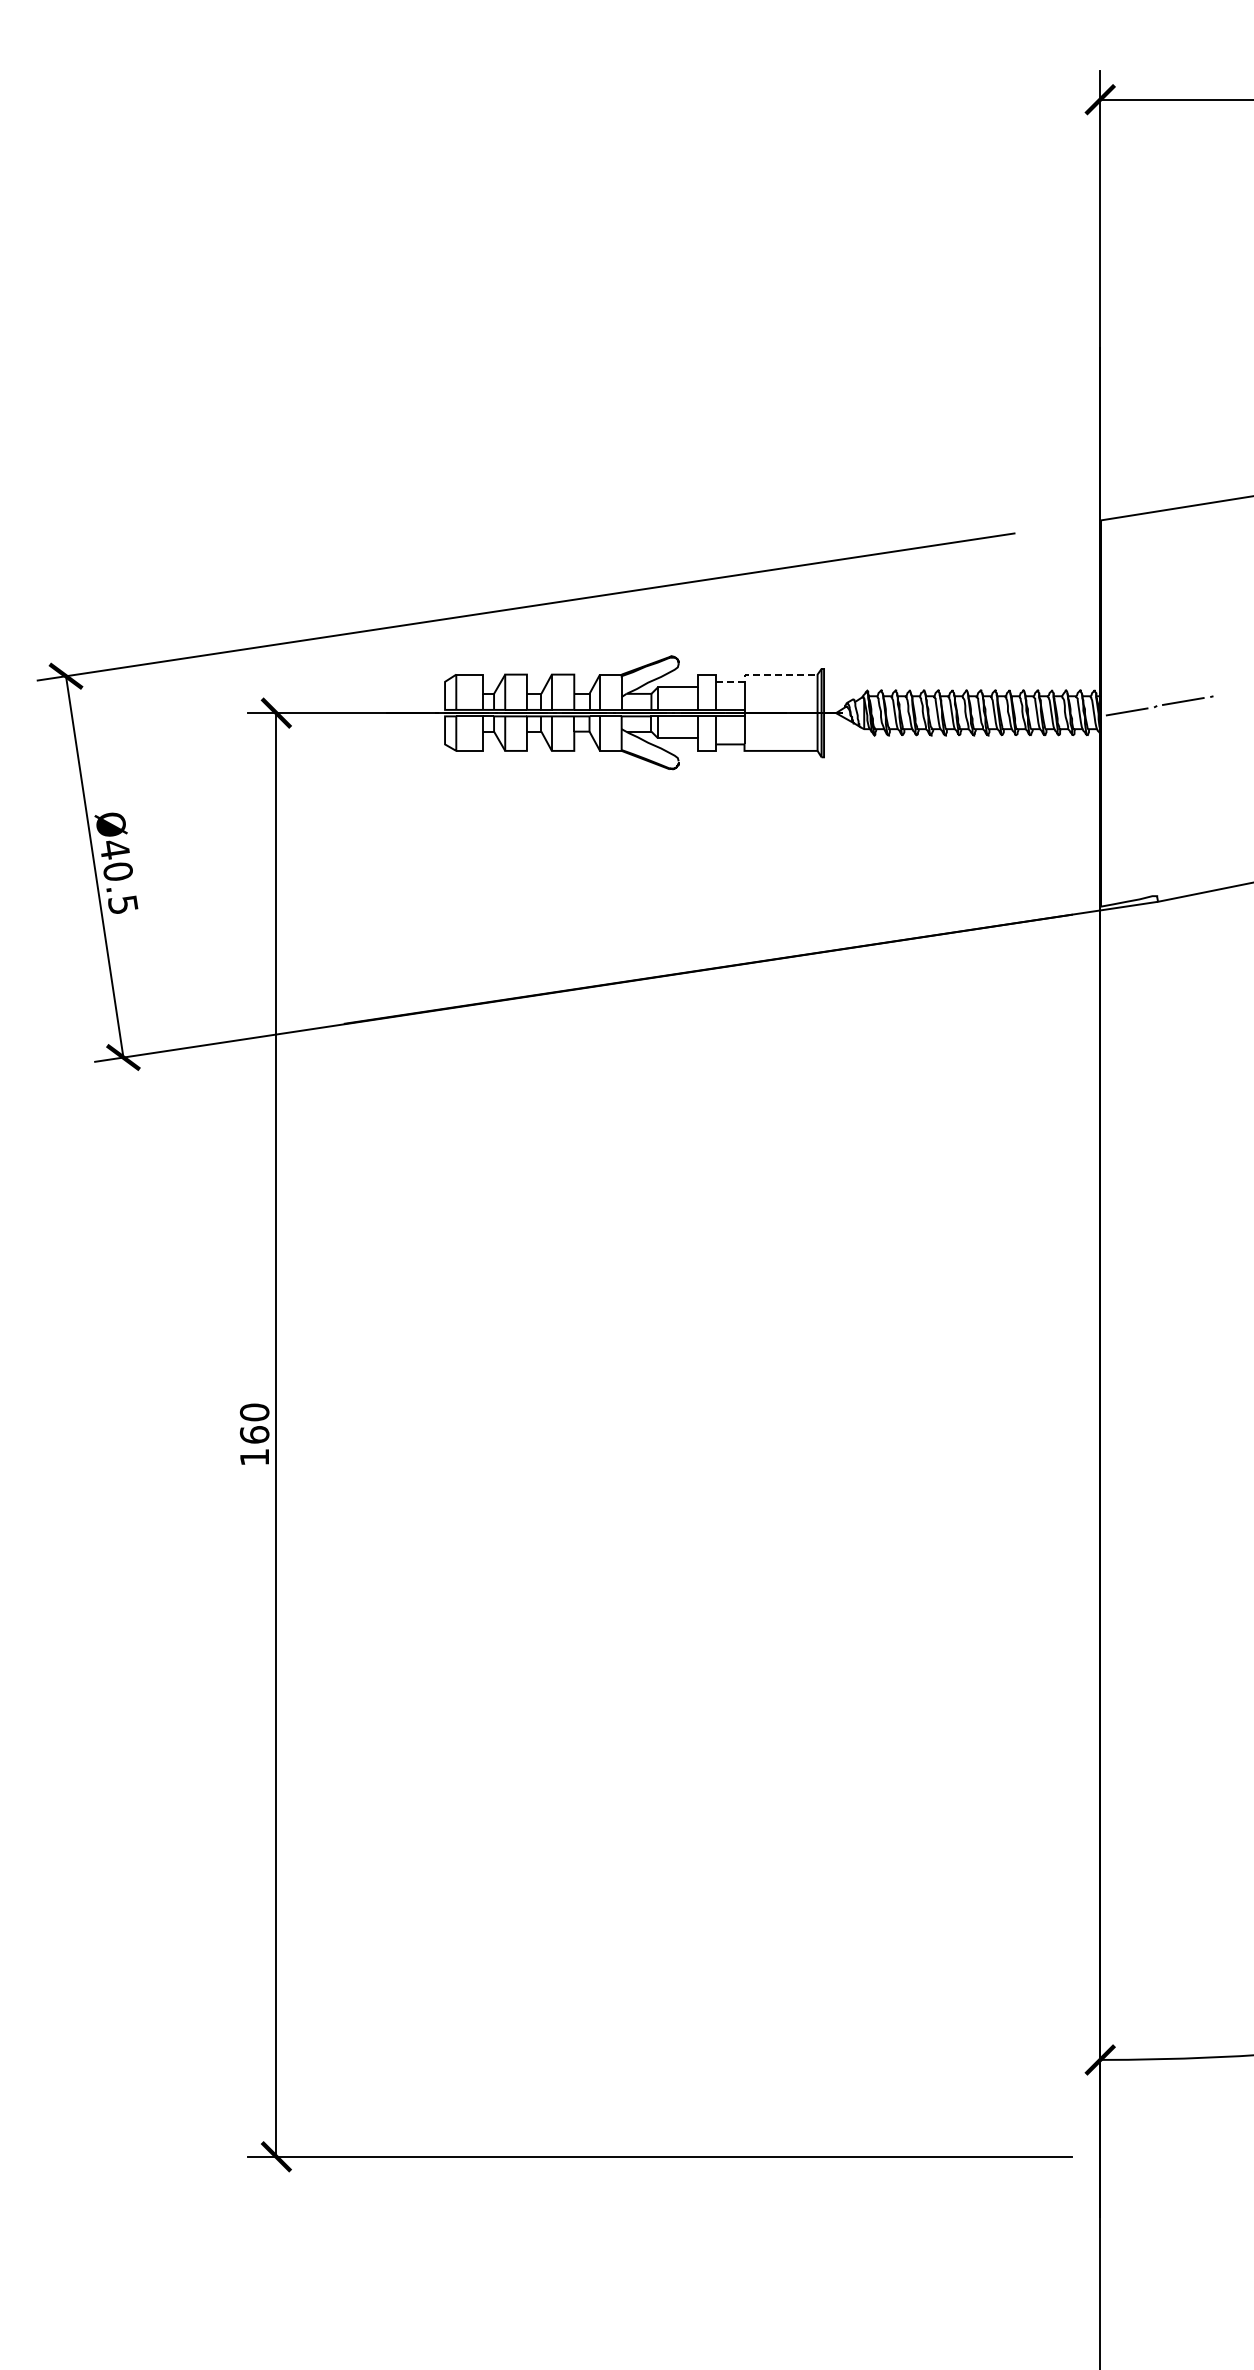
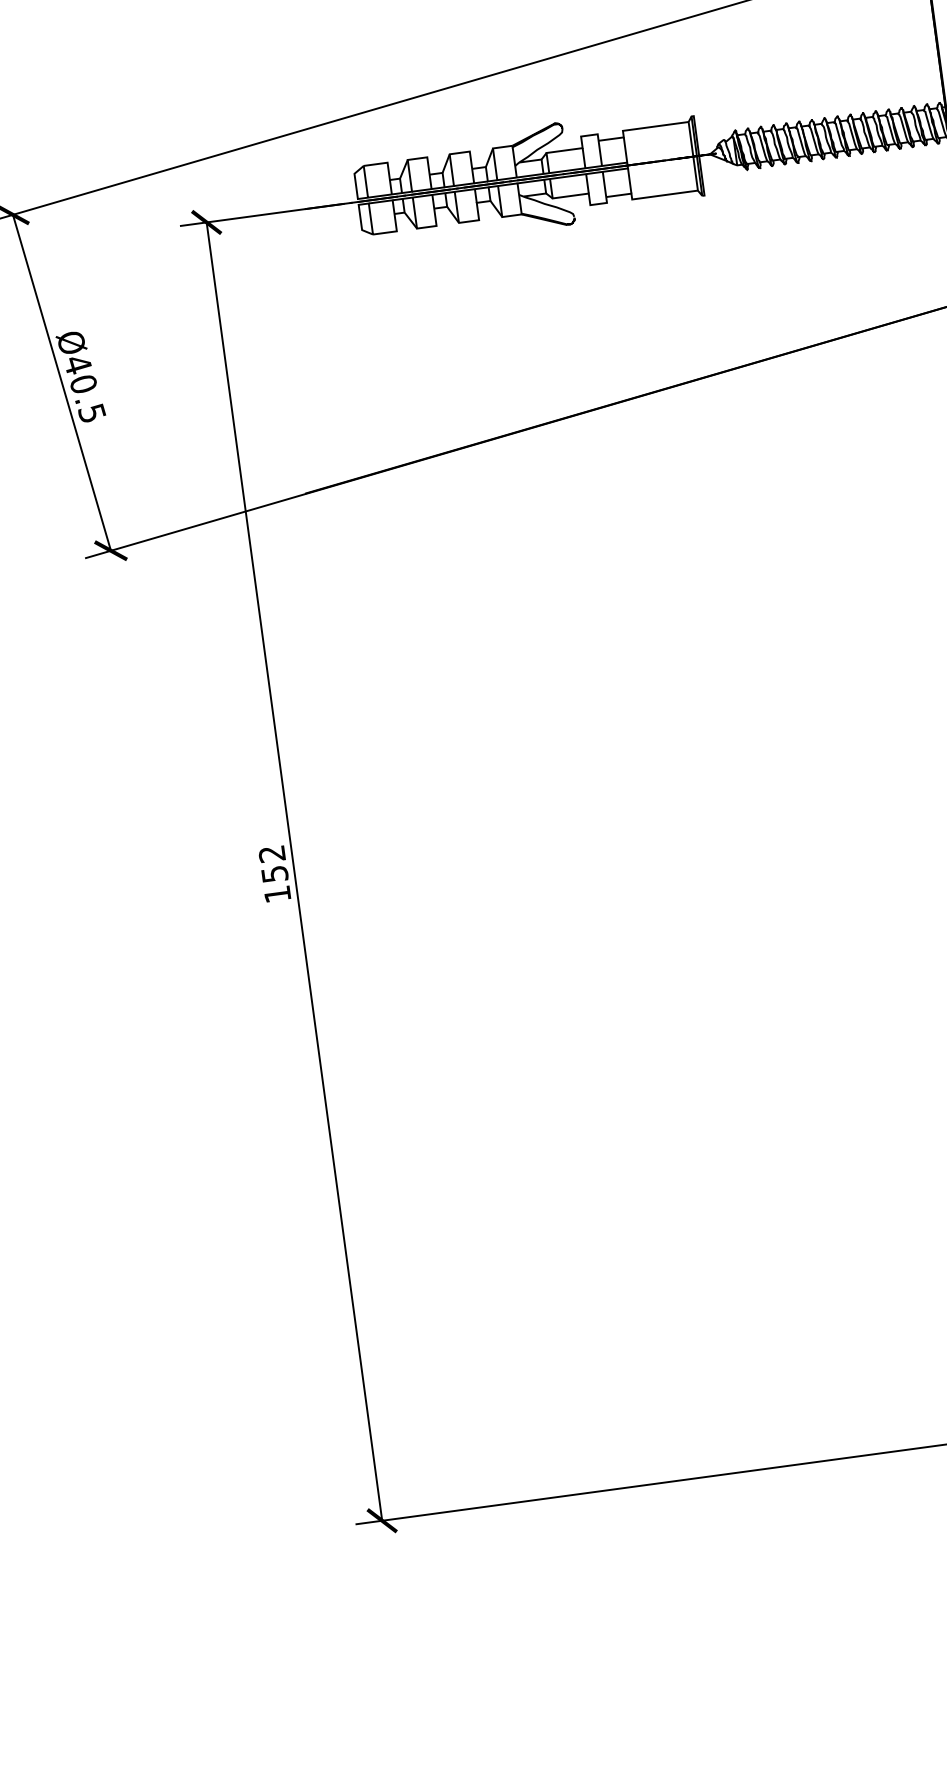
line: (762, 674) -> (639, 128), dashed -> solid
text: (254, 1423) -> (273, 863), 160 -> 152

